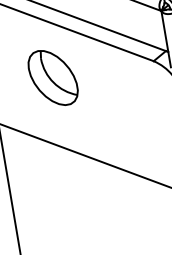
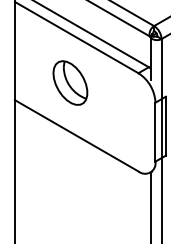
part: (53, 77) -> (70, 82), moved

